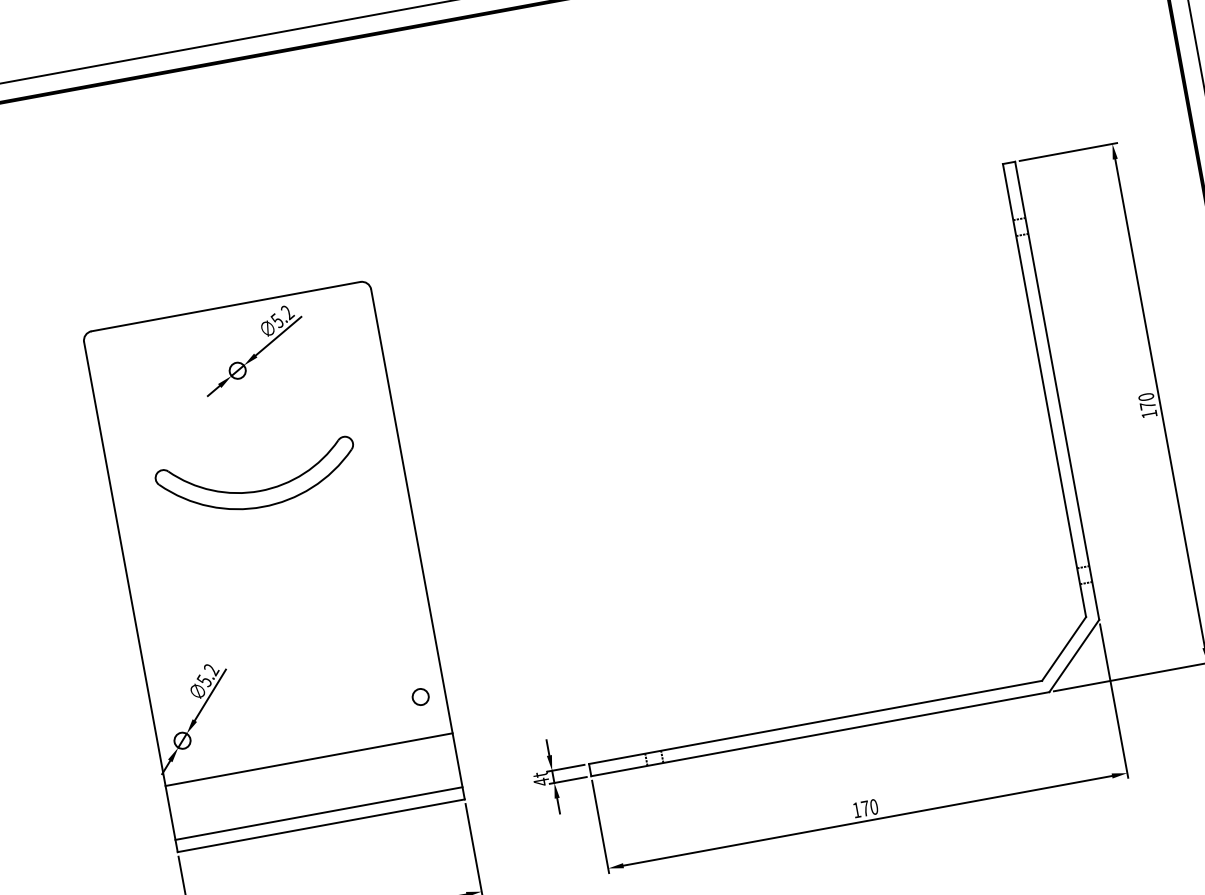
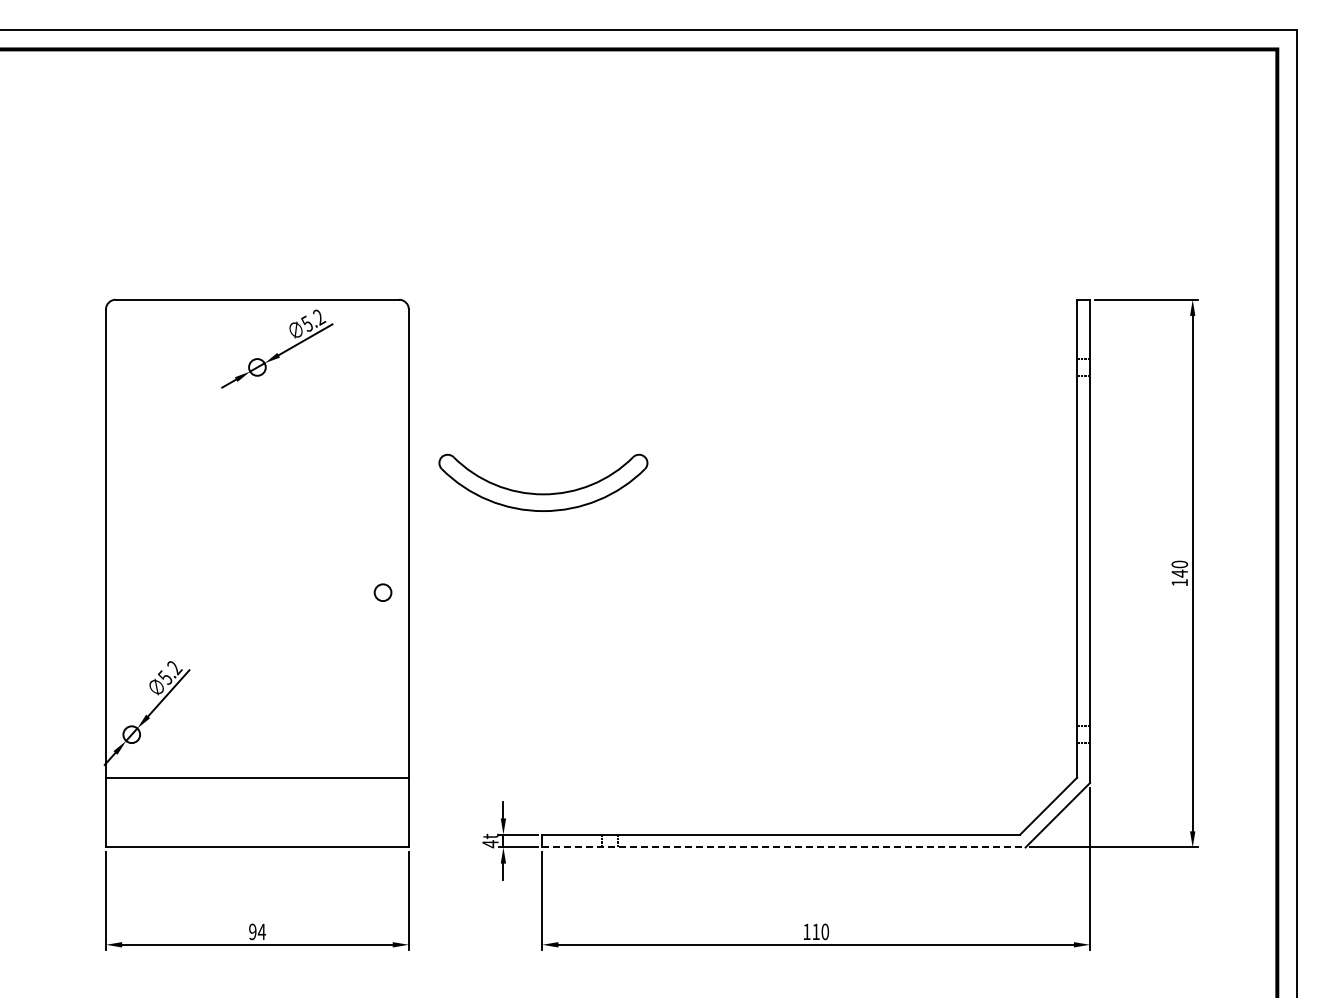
text: (1147, 405) -> (1179, 573), 170 -> 140
part: (259, 490) -> (543, 493), moved
circle: (420, 696) -> (382, 592), moved
line: (819, 734) -> (783, 847), solid -> dashed
text: (864, 808) -> (815, 931), 170 -> 110
line: (319, 813) -> (257, 834), removed

